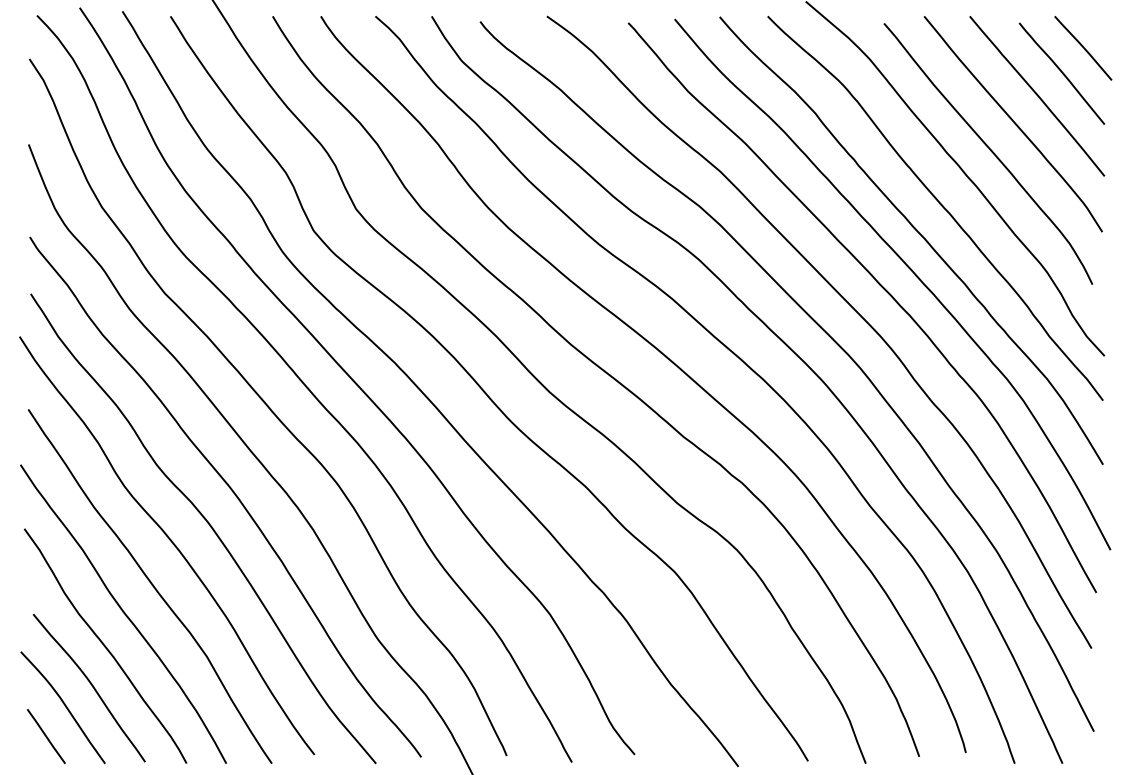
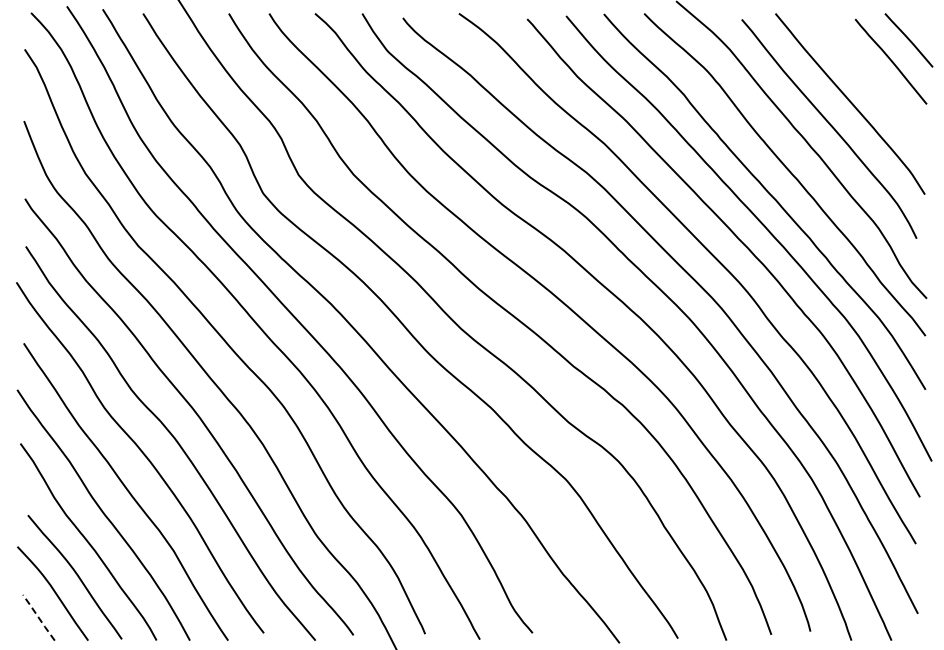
curve: (1037, 96) -> (870, 80), removed
line: (45, 736) -> (38, 617), solid -> dashed

